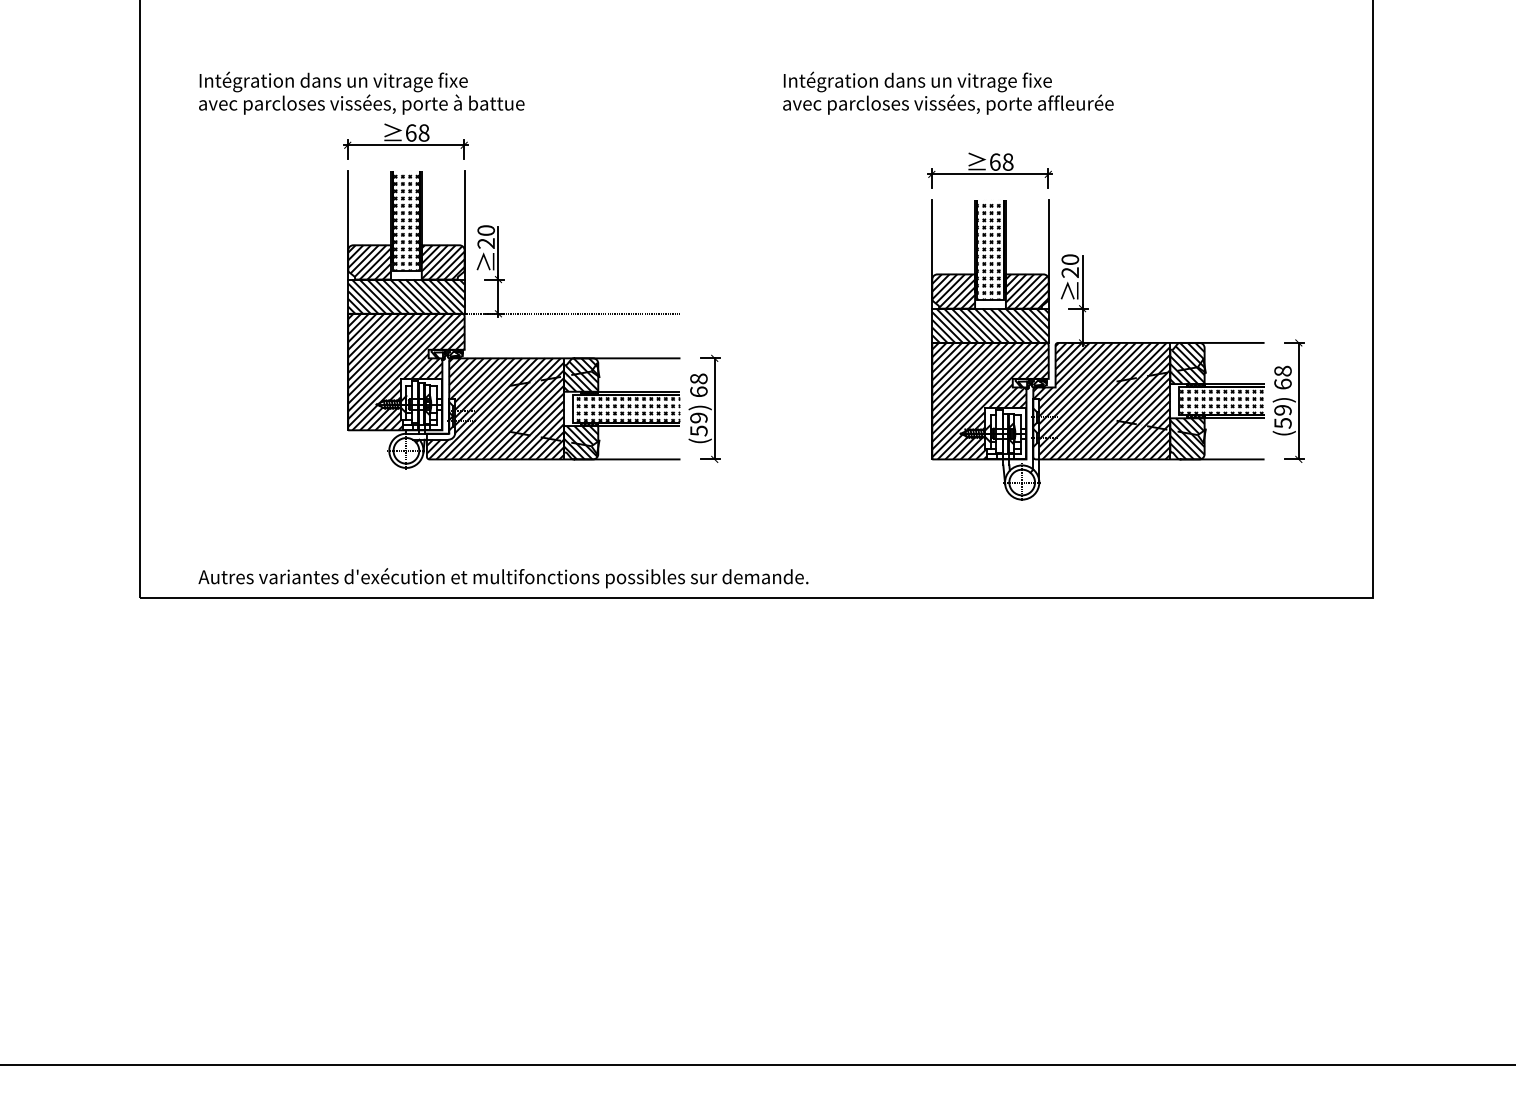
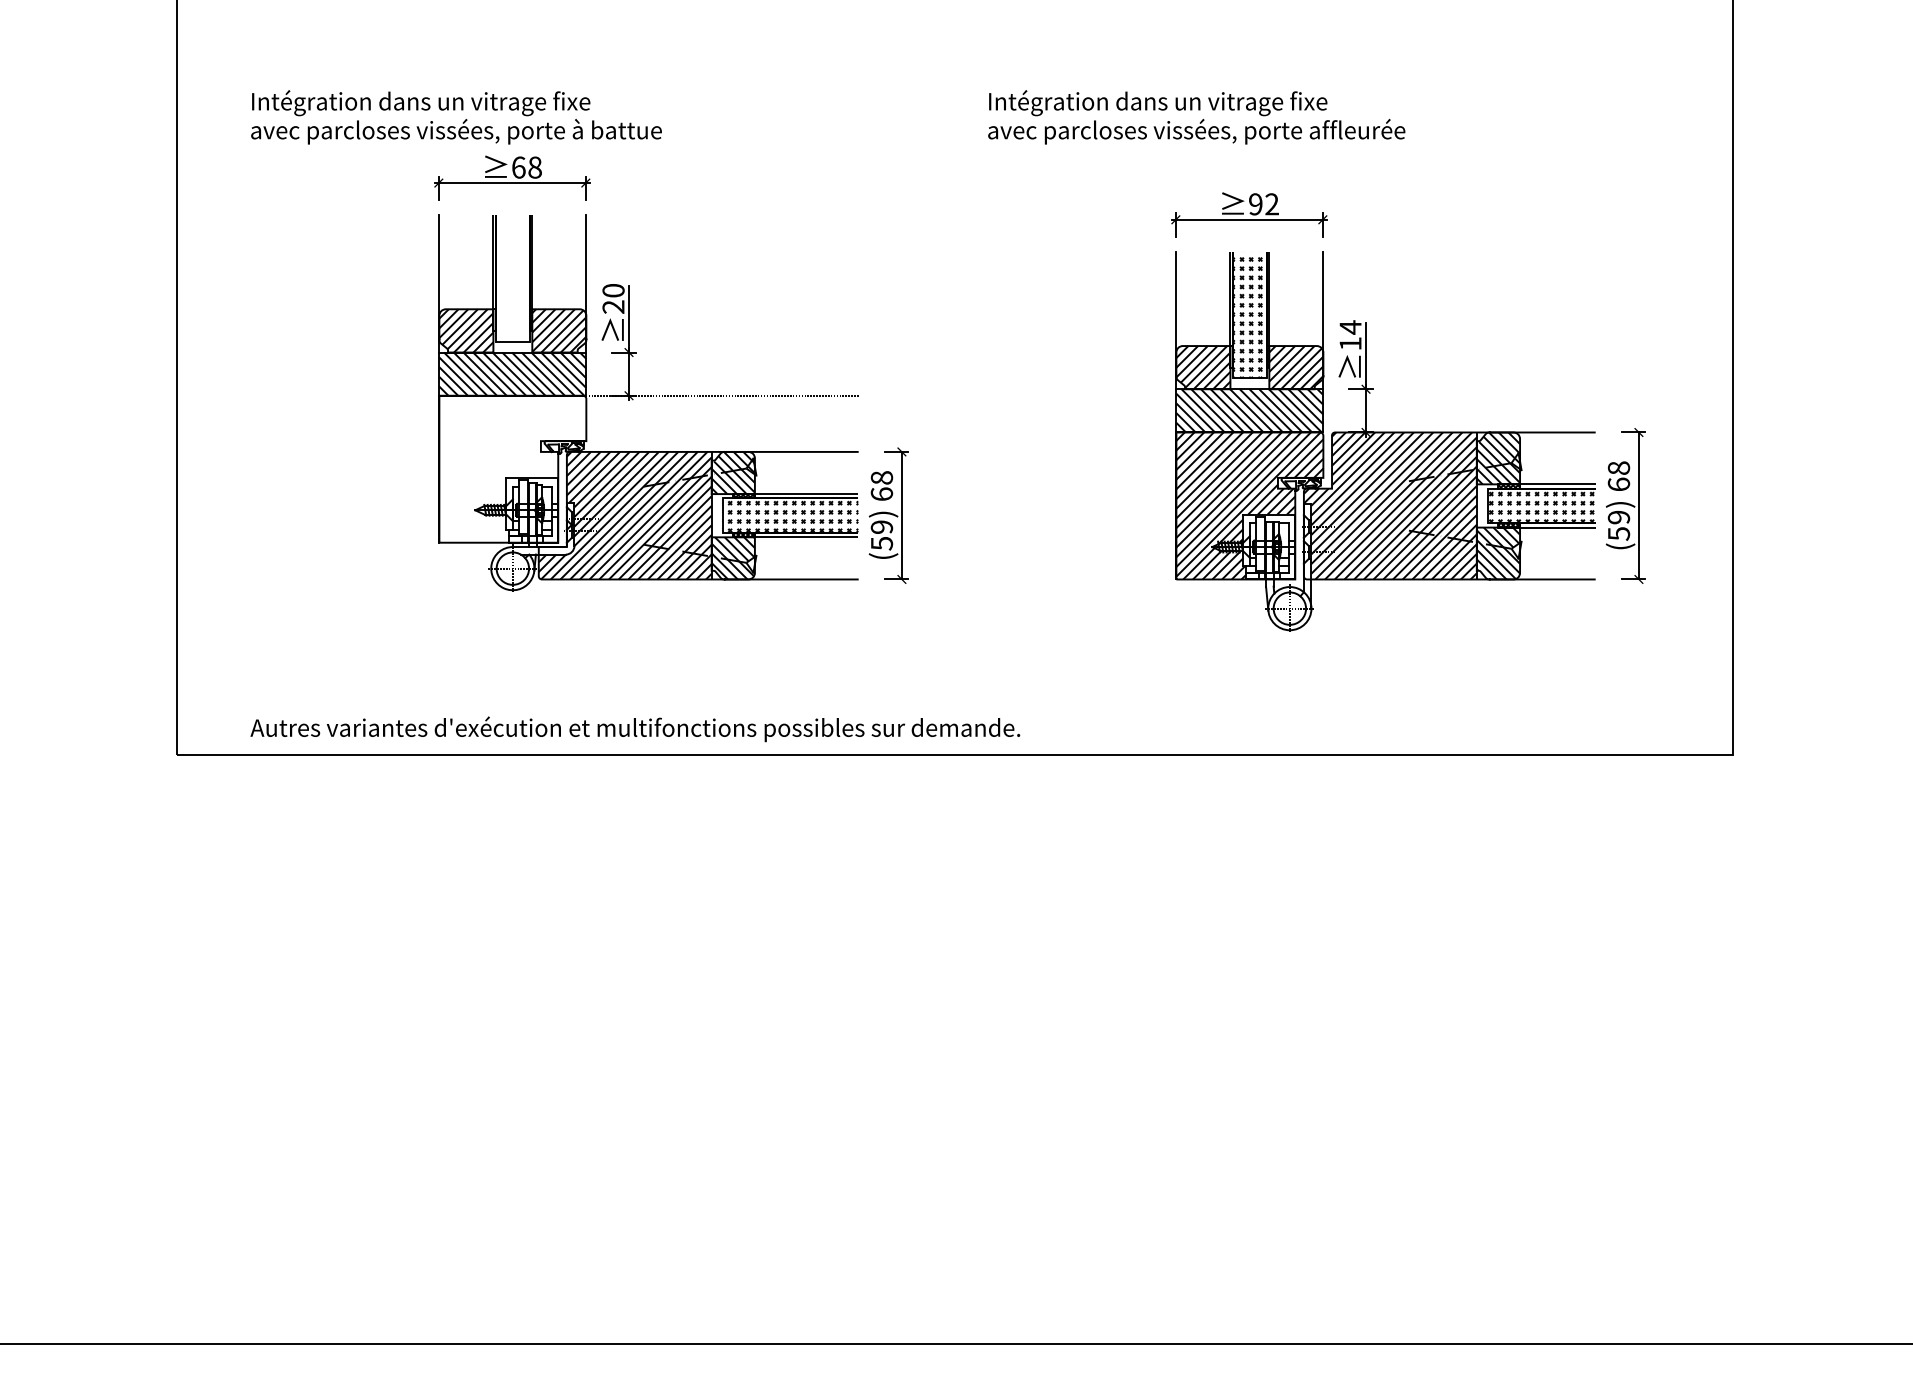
text: (1001, 162) -> (1263, 204), 68 -> 92
hatch: (406, 220) -> (512, 278), removed
text: (1070, 266) -> (1350, 335), 20 -> 14
hatch: (406, 371) -> (512, 468), removed

